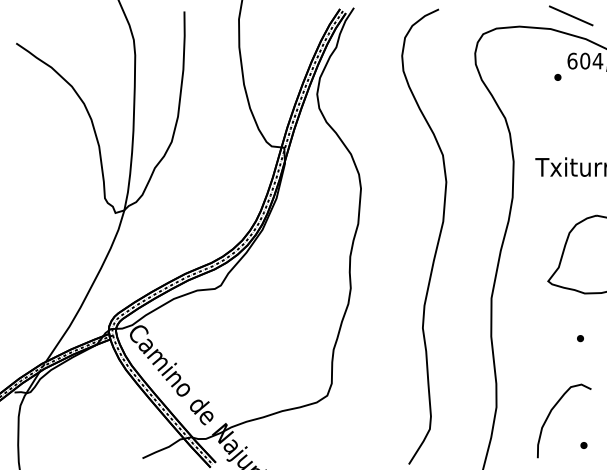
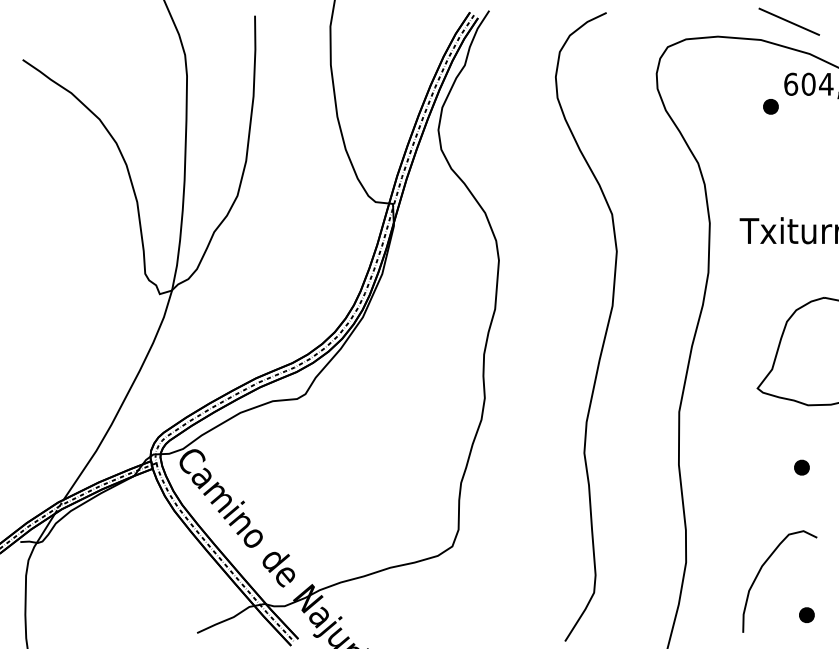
part: (557, 77) -> (770, 106), size x1.6
part: (580, 338) -> (802, 467), size x1.6
part: (583, 445) -> (806, 615), size x1.6

